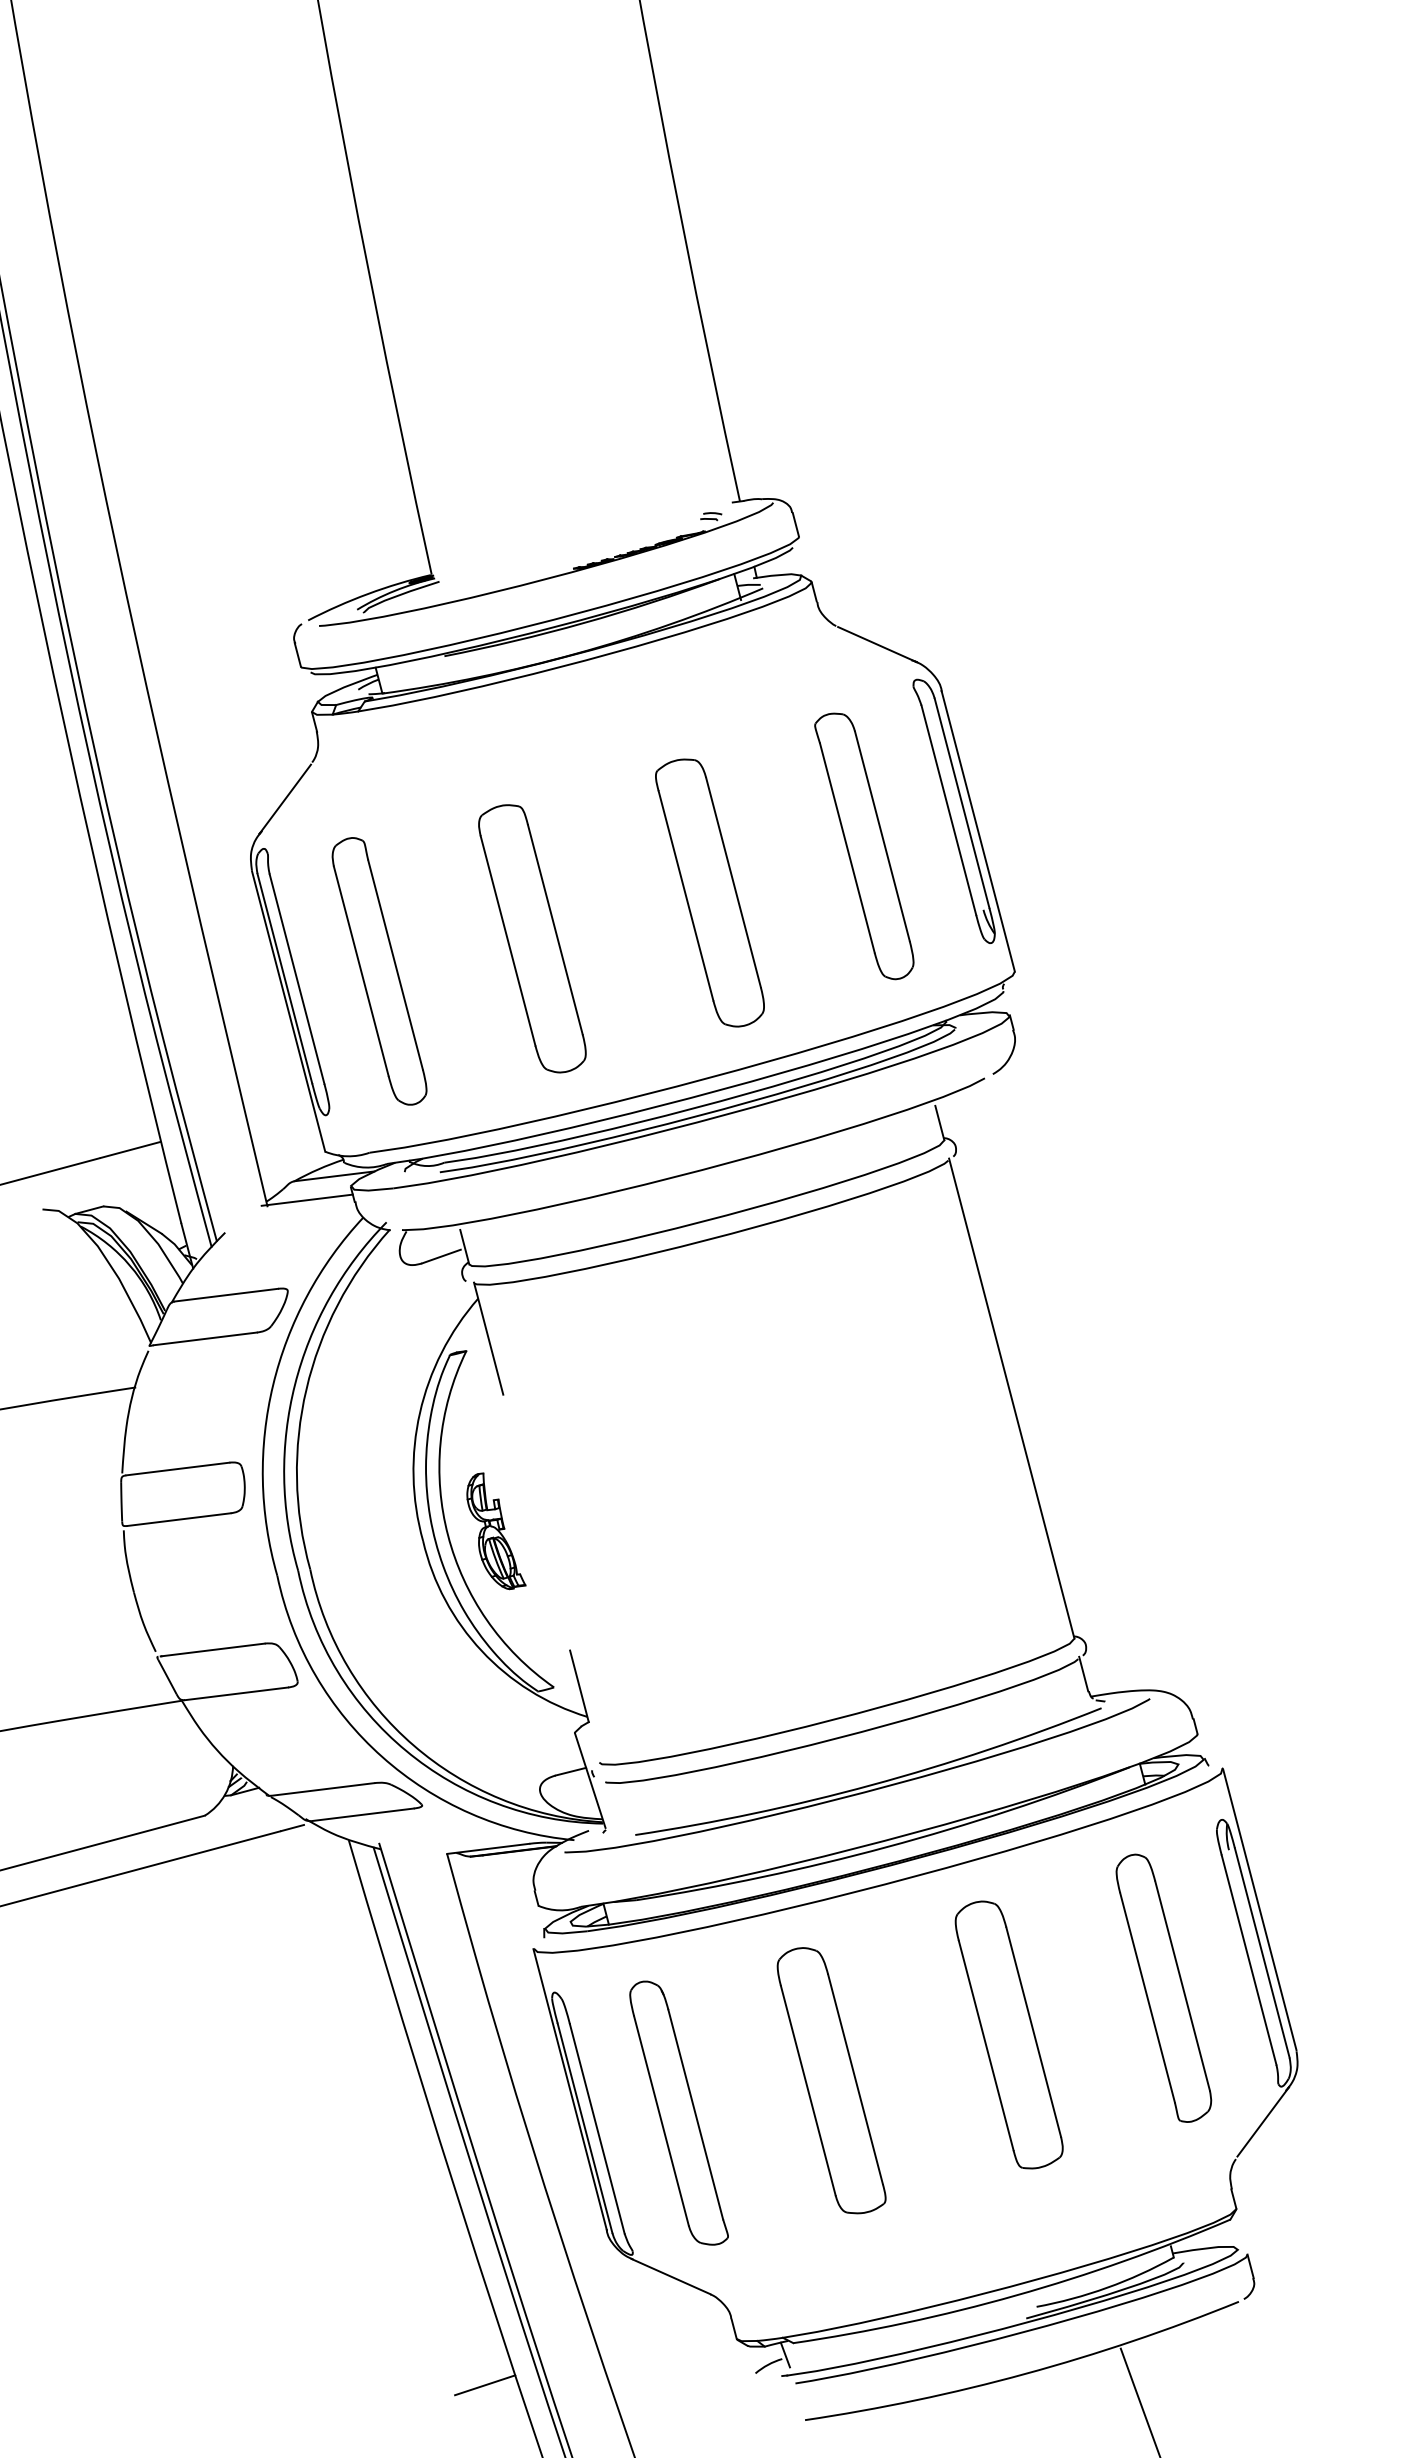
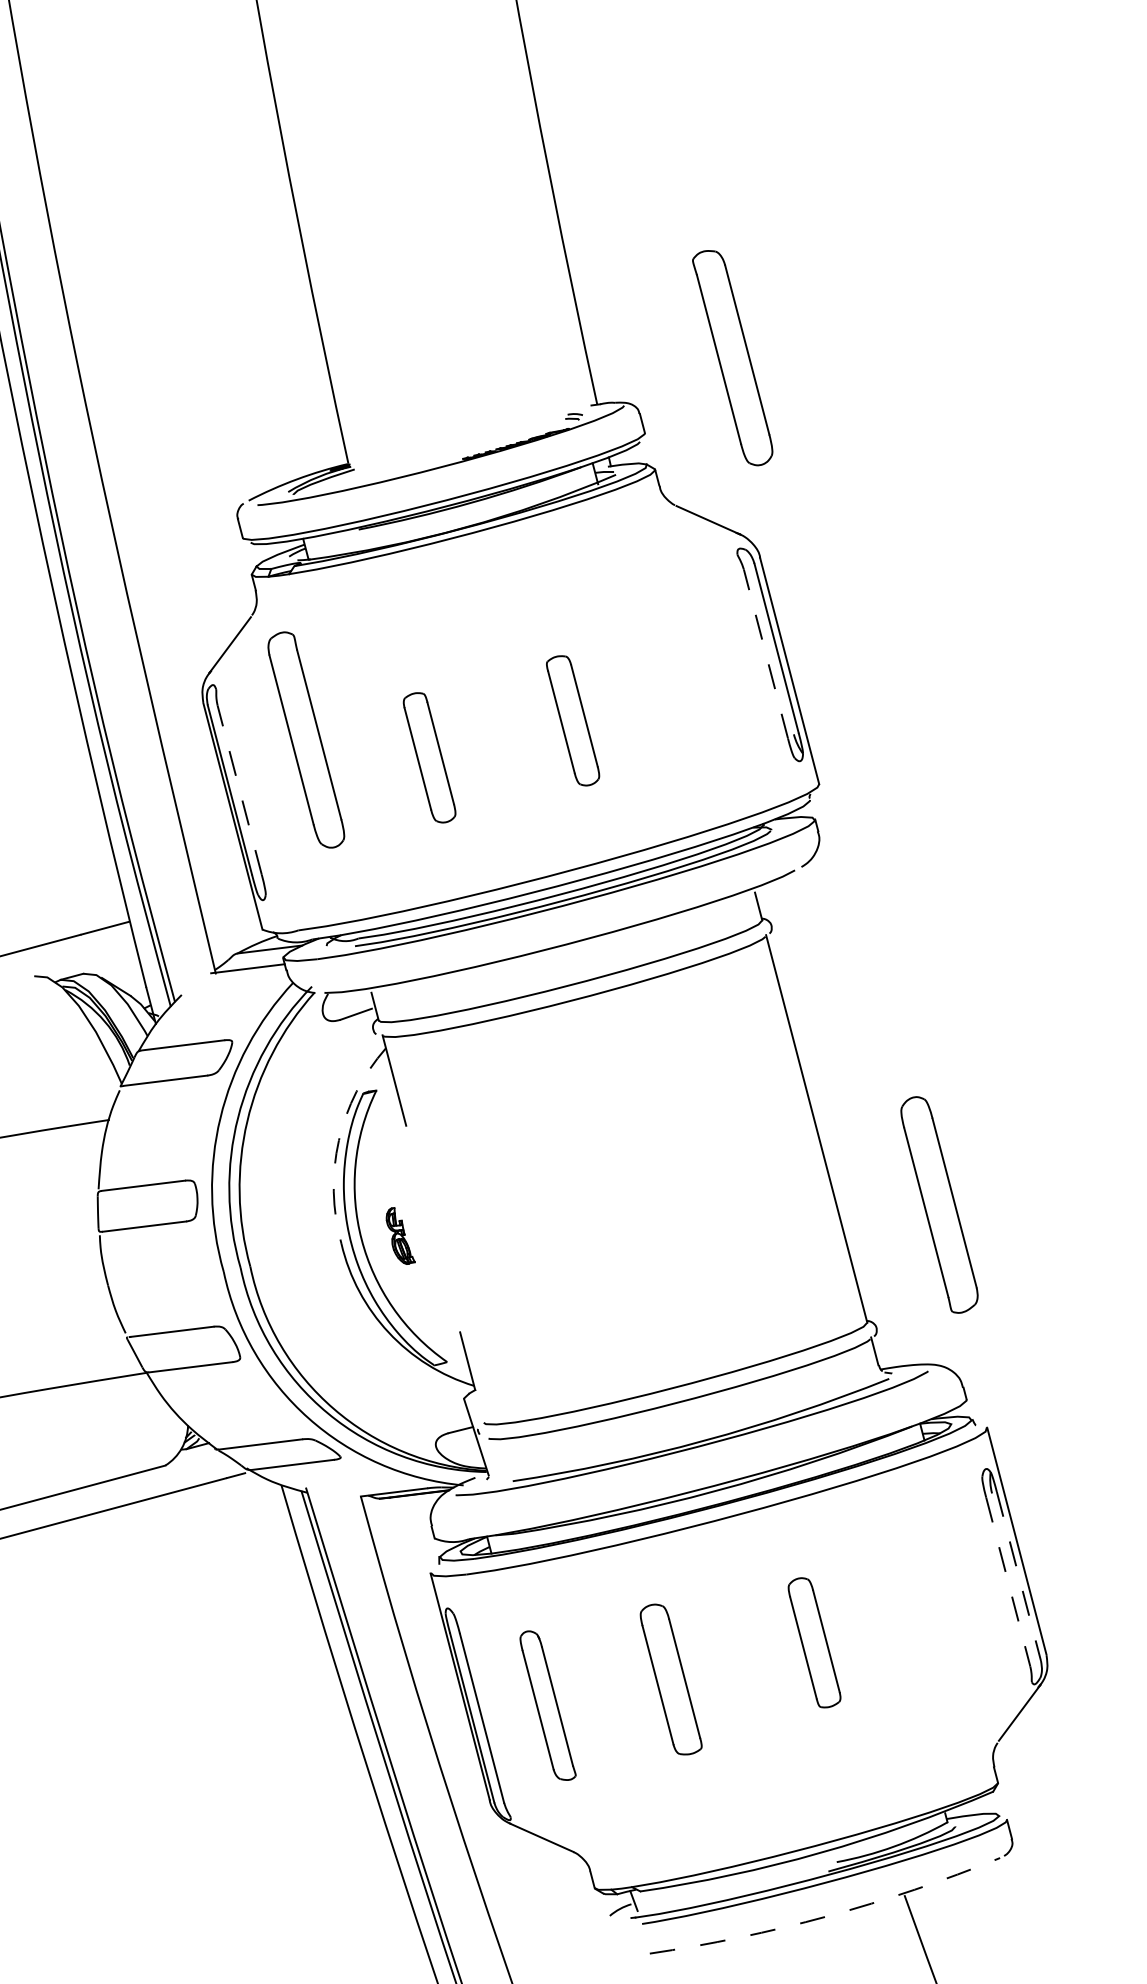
line: (948, 809) -> (765, 653), solid -> dashed
part: (864, 846) -> (732, 358), moved
part: (709, 892) -> (572, 720), size x0.6
part: (532, 938) -> (429, 757), size x0.6
part: (379, 970) -> (306, 739), moved
line: (296, 978) -> (239, 789), solid -> dashed
arc: (419, 1412) -> (338, 1140), solid -> dashed
part: (496, 1530) -> (400, 1235), size x0.6
line: (1262, 1953) -> (1019, 1576), solid -> dashed
line: (1249, 1960) -> (1008, 1582), solid -> dashed
part: (1163, 1987) -> (939, 1204), moved
part: (1009, 2034) -> (814, 1642), size x0.6
part: (830, 2080) -> (670, 1679), size x0.7
part: (678, 2112) -> (547, 1705), size x0.7
arc: (1025, 2374) -> (827, 1916), solid -> dashed
line: (485, 2385) -> (391, 1925), removed

